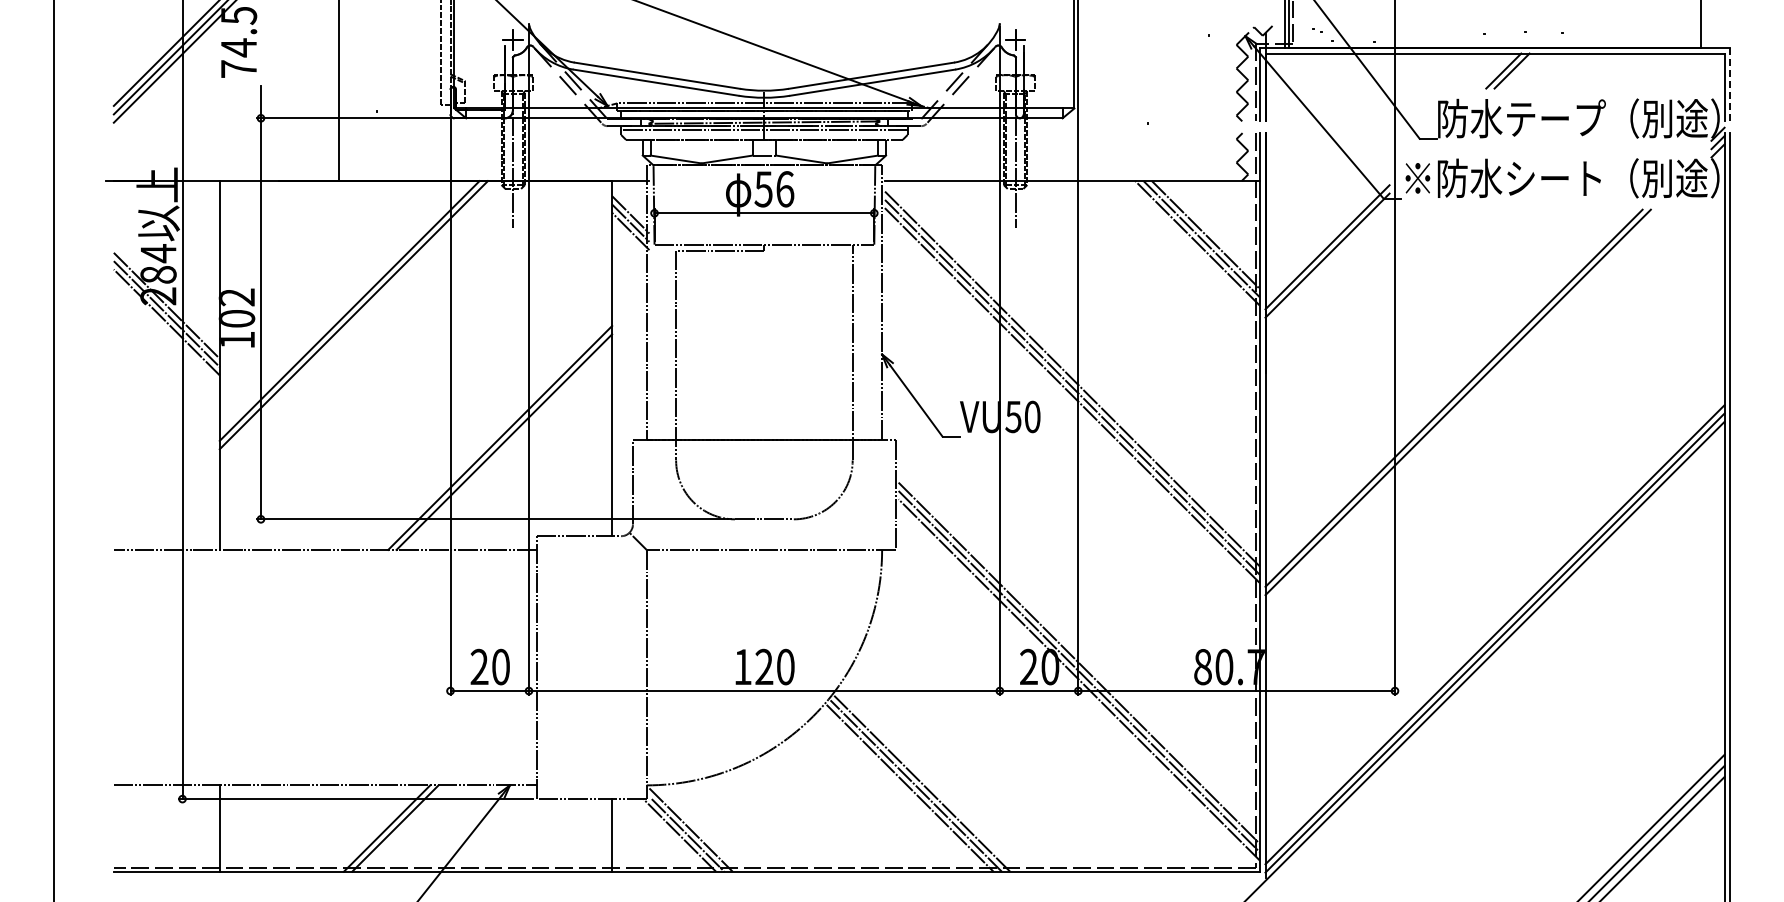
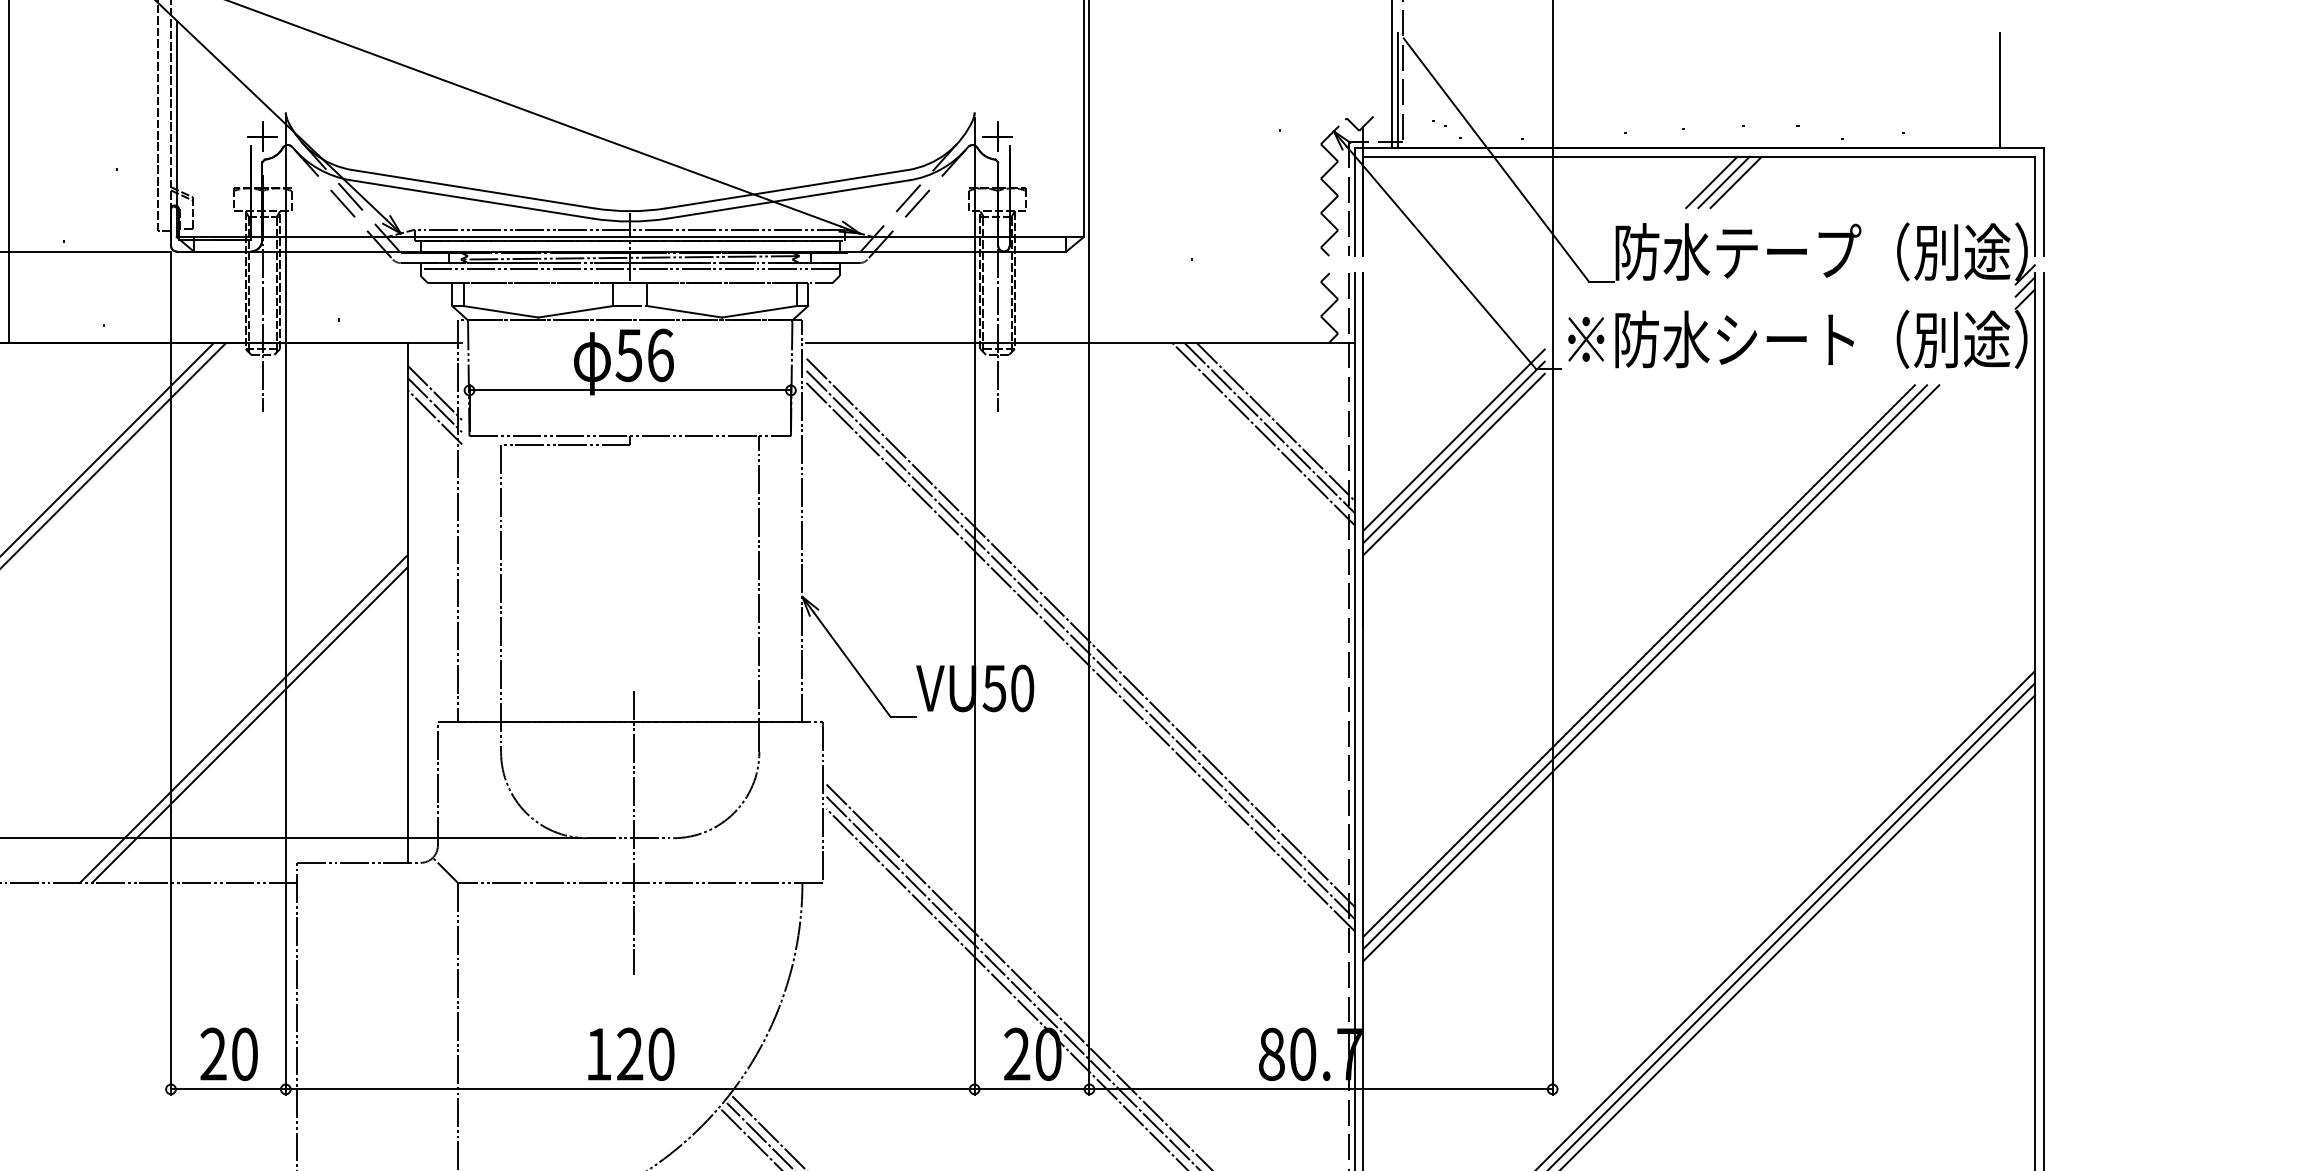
line: (1519, 70) -> (1734, 181), added
line: (1730, 84) -> (2043, 202), dashed -> solid
line: (1327, 263) -> (1453, 463), added
line: (1462, 406) -> (1651, 673), added
line: (767, 515) -> (634, 832), added

